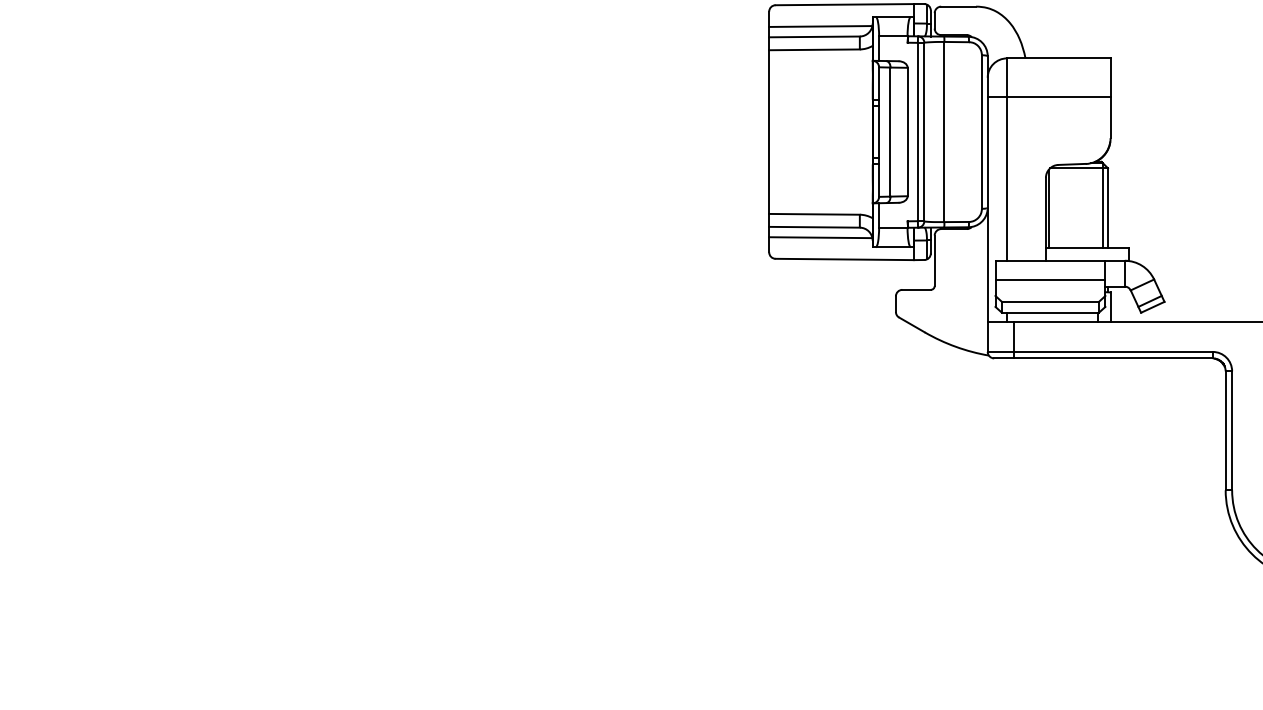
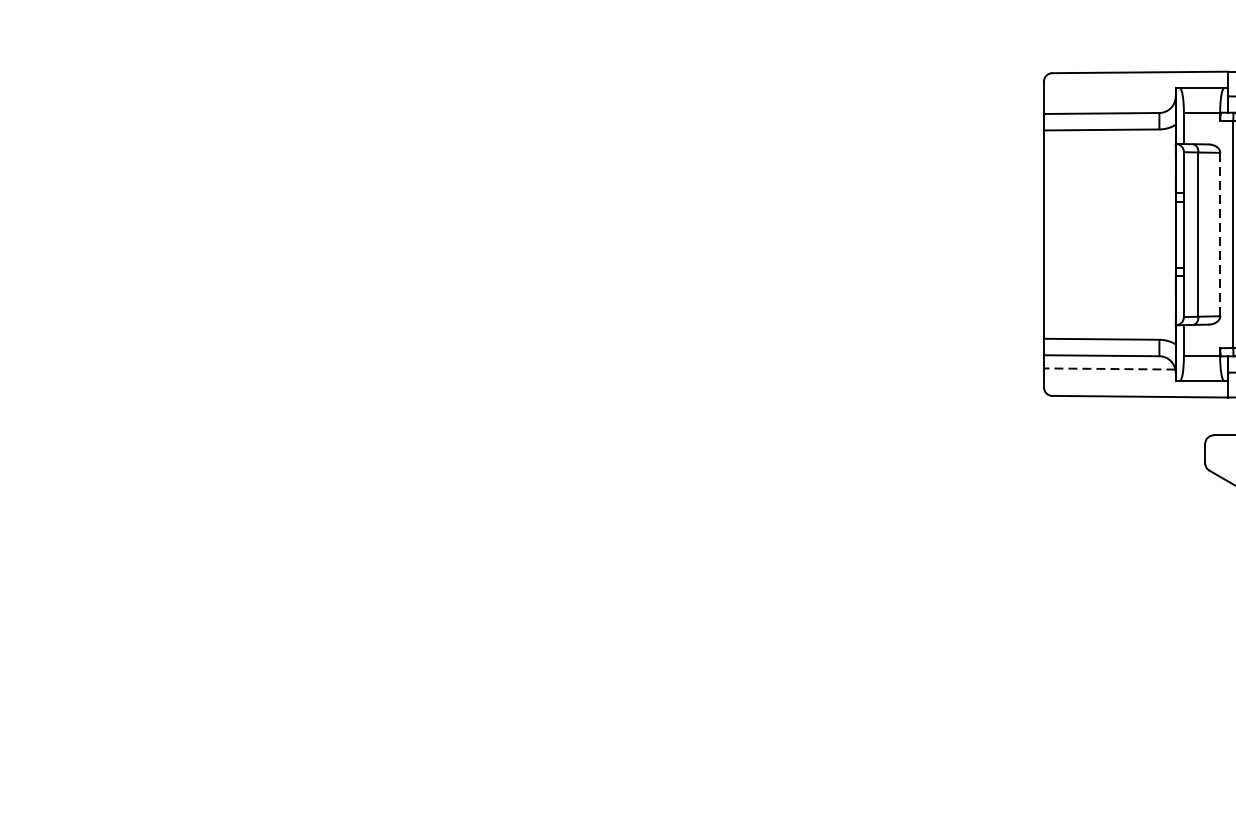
line: (820, 26) -> (1109, 100), removed
line: (907, 132) -> (1220, 235), solid -> dashed
line: (820, 237) -> (1109, 368), solid -> dashed

